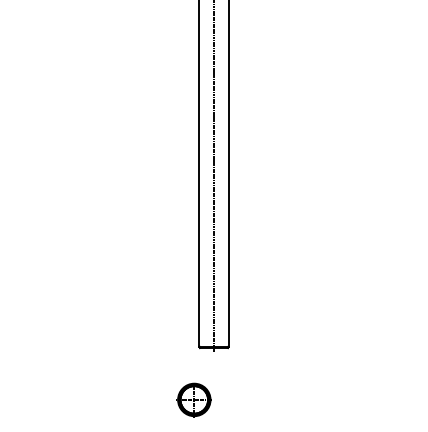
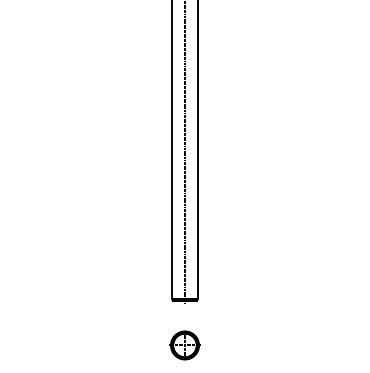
part: (193, 399) -> (184, 345), moved

